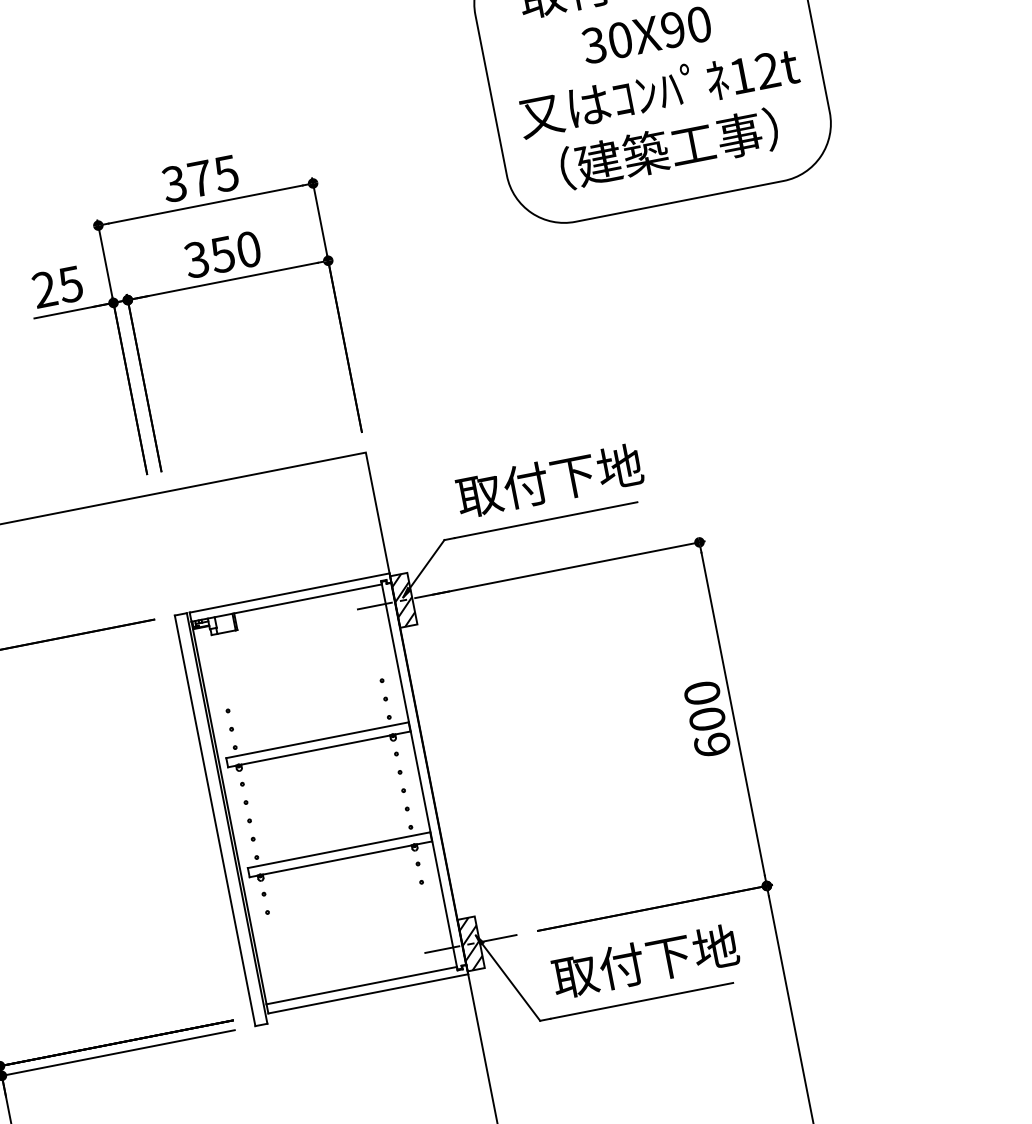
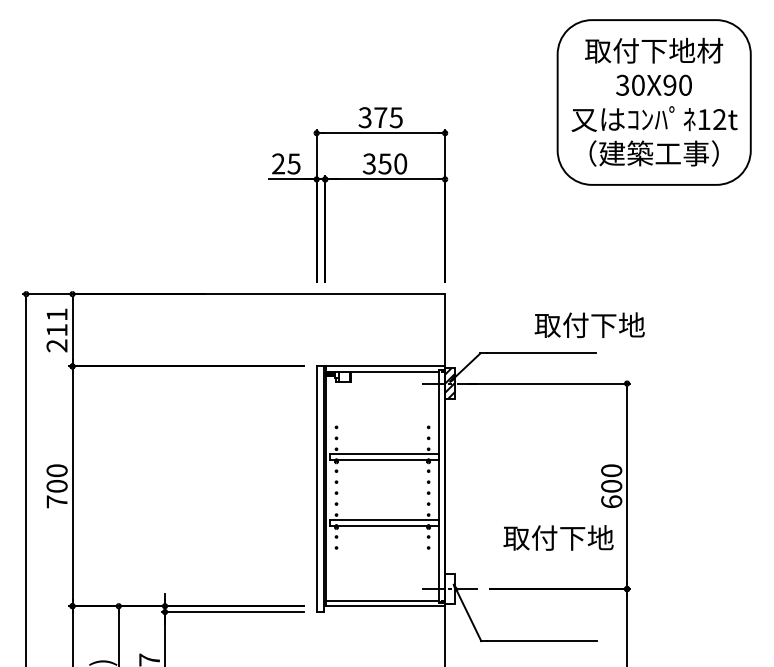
text: (549, 481) -> (589, 325), moved
hatch: (471, 942) -> (450, 588), removed
text: (645, 960) -> (558, 537), moved

